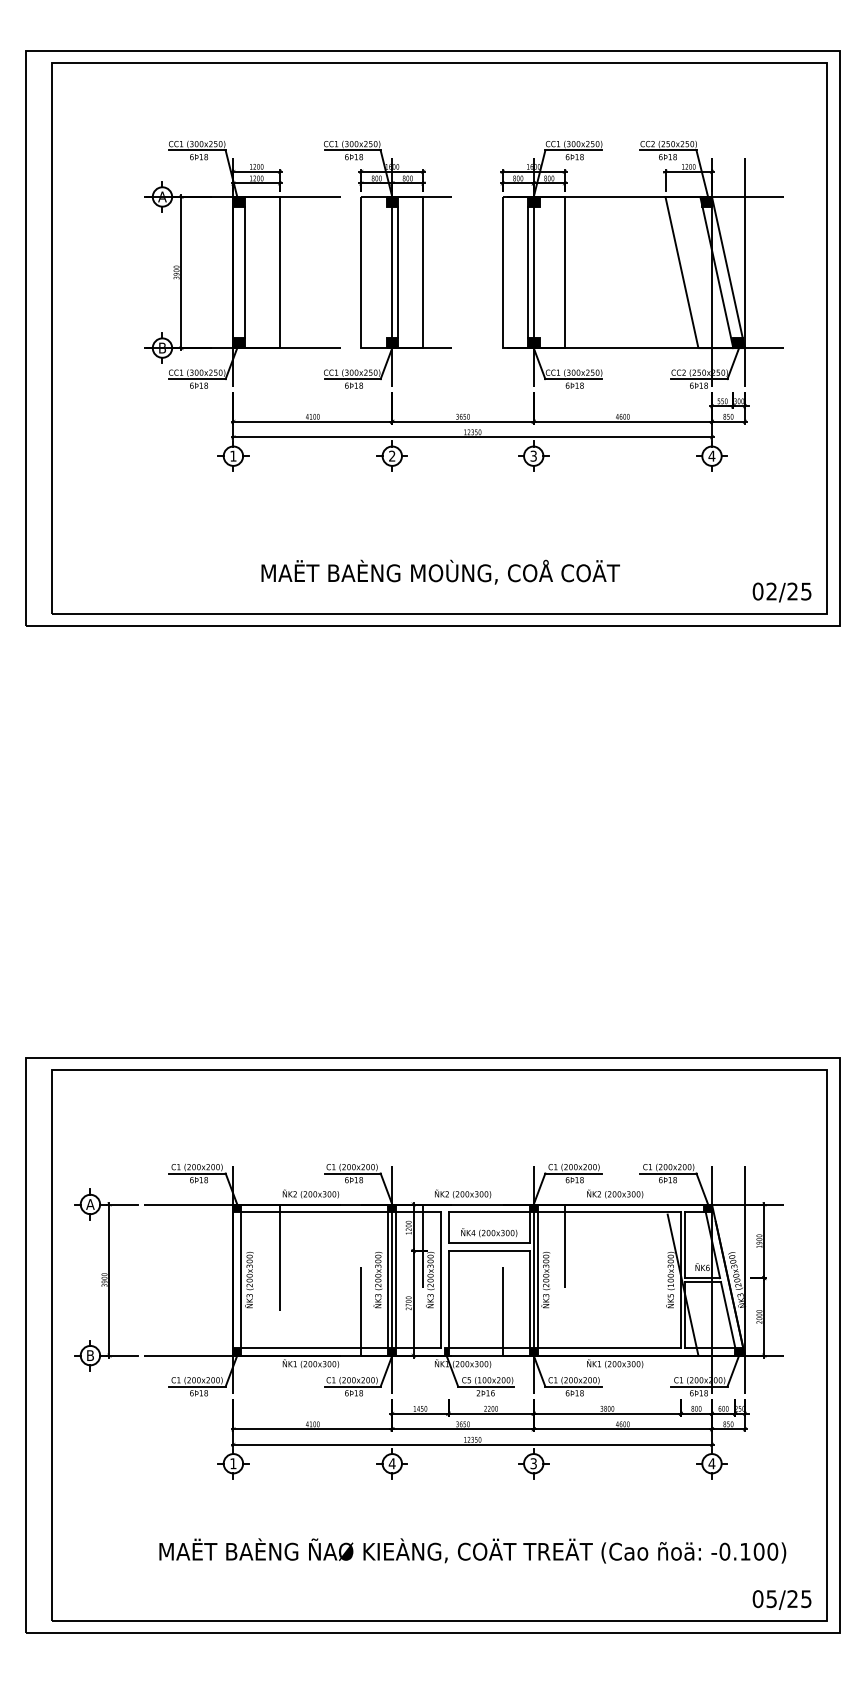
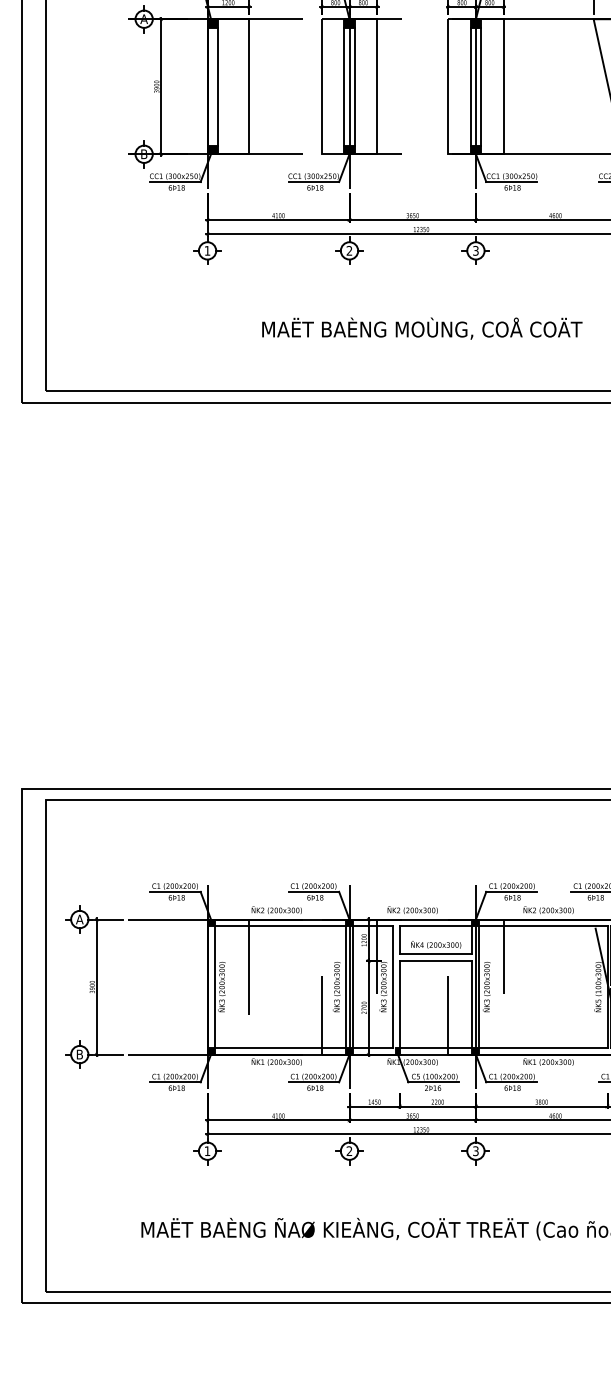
line: (386, 272) -> (344, 86), added
line: (539, 272) -> (481, 86), added
text: (440, 571) -> (422, 327), moved
text: (391, 1463) -> (348, 1151), 4 -> 2

